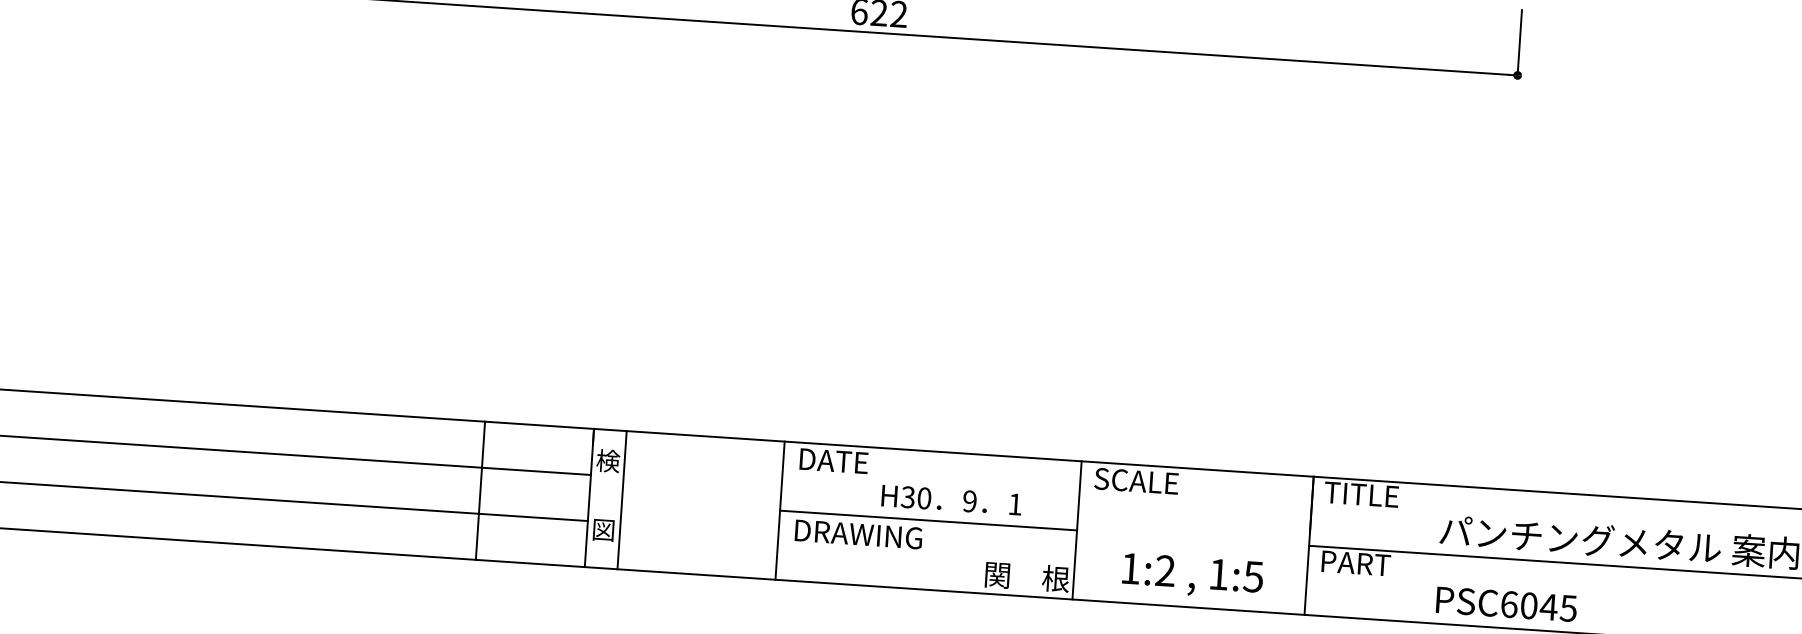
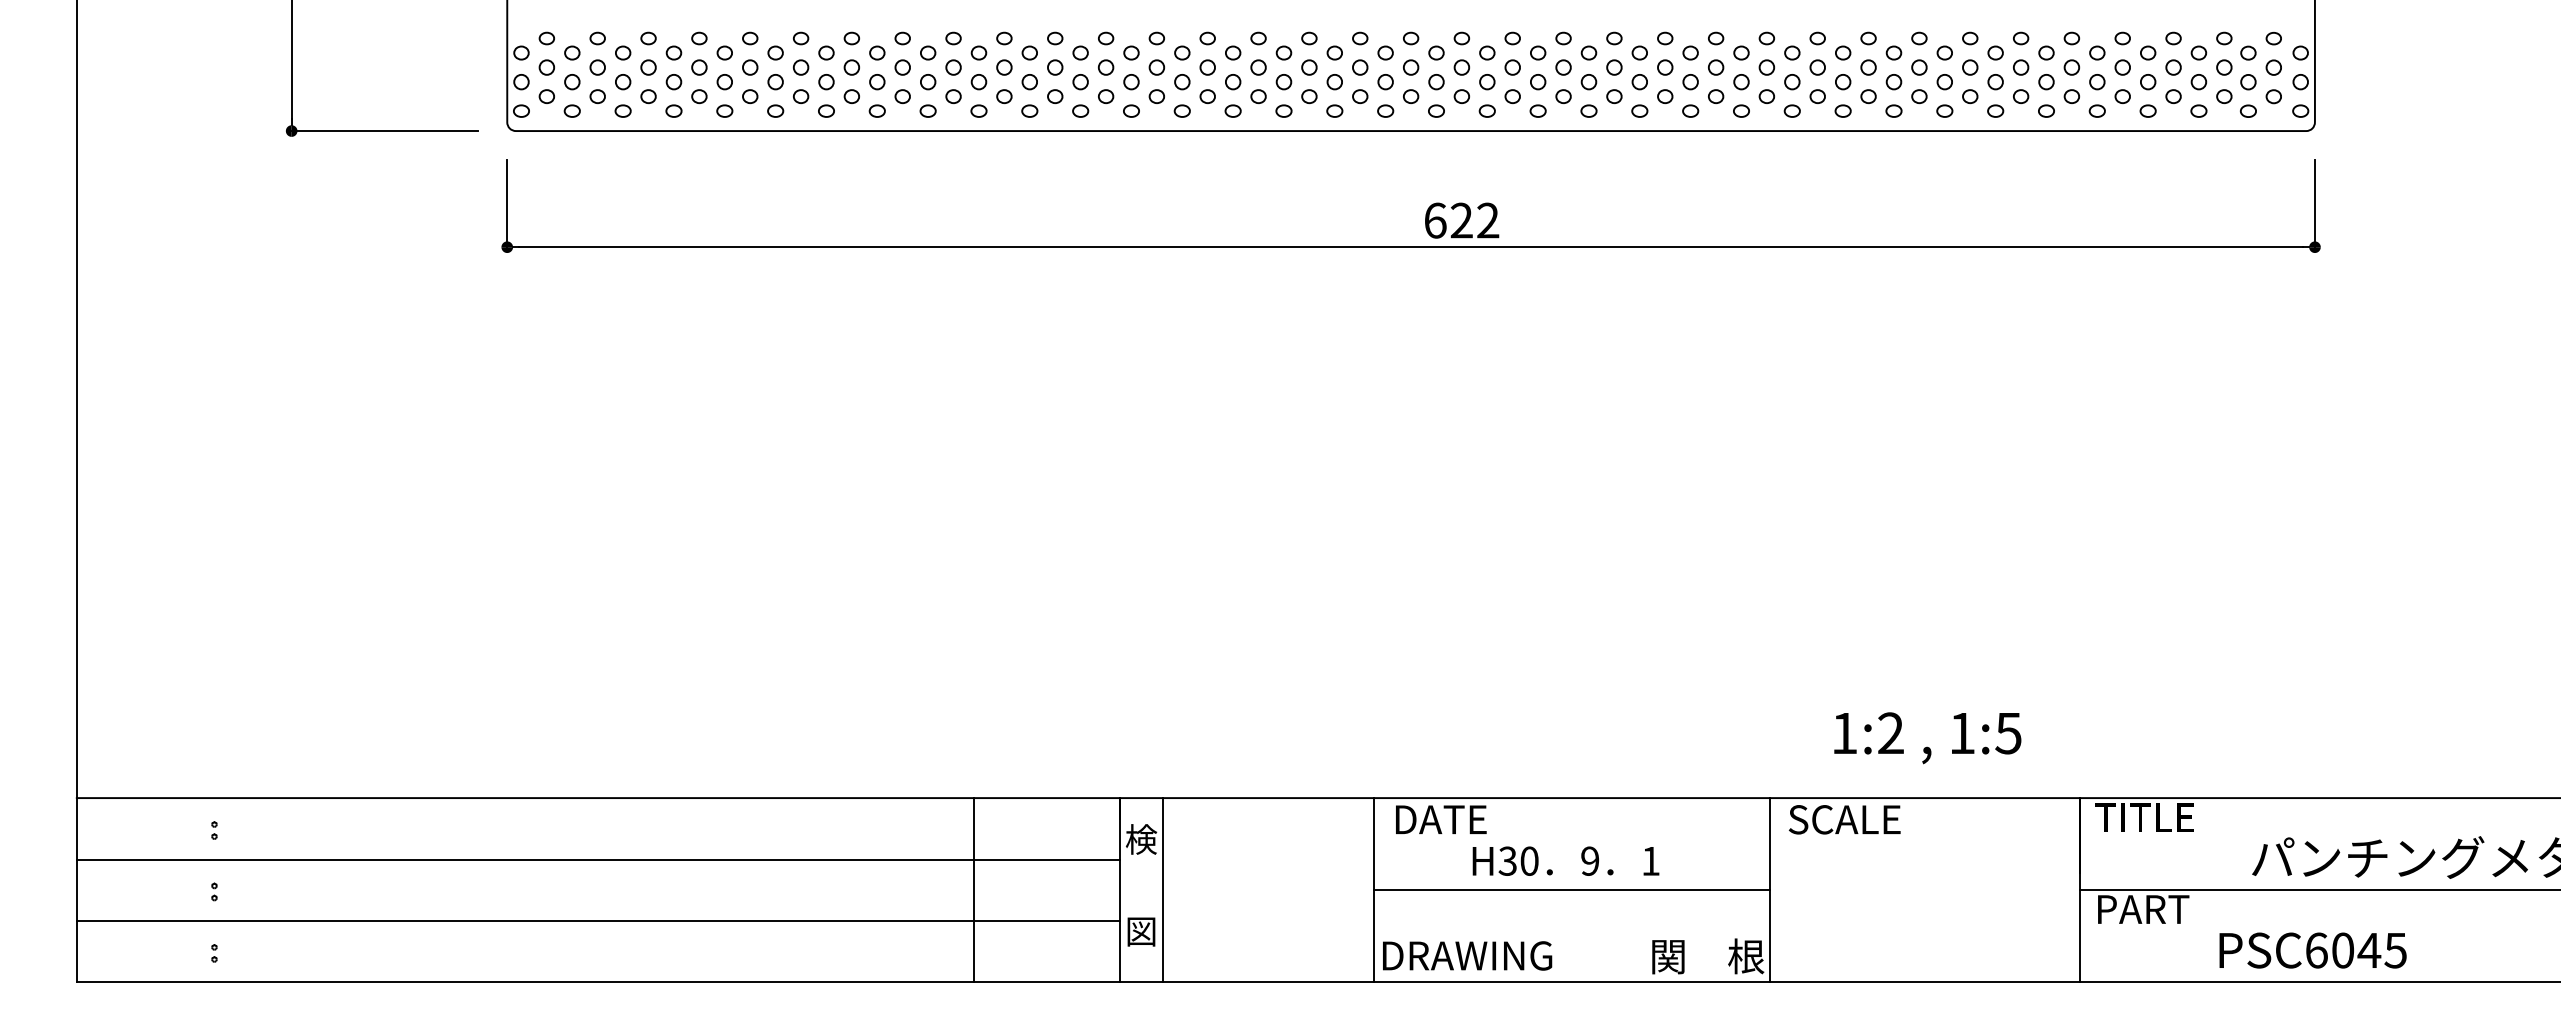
text: (951, 499) -> (1565, 860), moved
text: (858, 534) -> (1467, 955), moved
text: (1192, 576) -> (1927, 738), moved
text: (1506, 604) -> (2312, 950), moved

